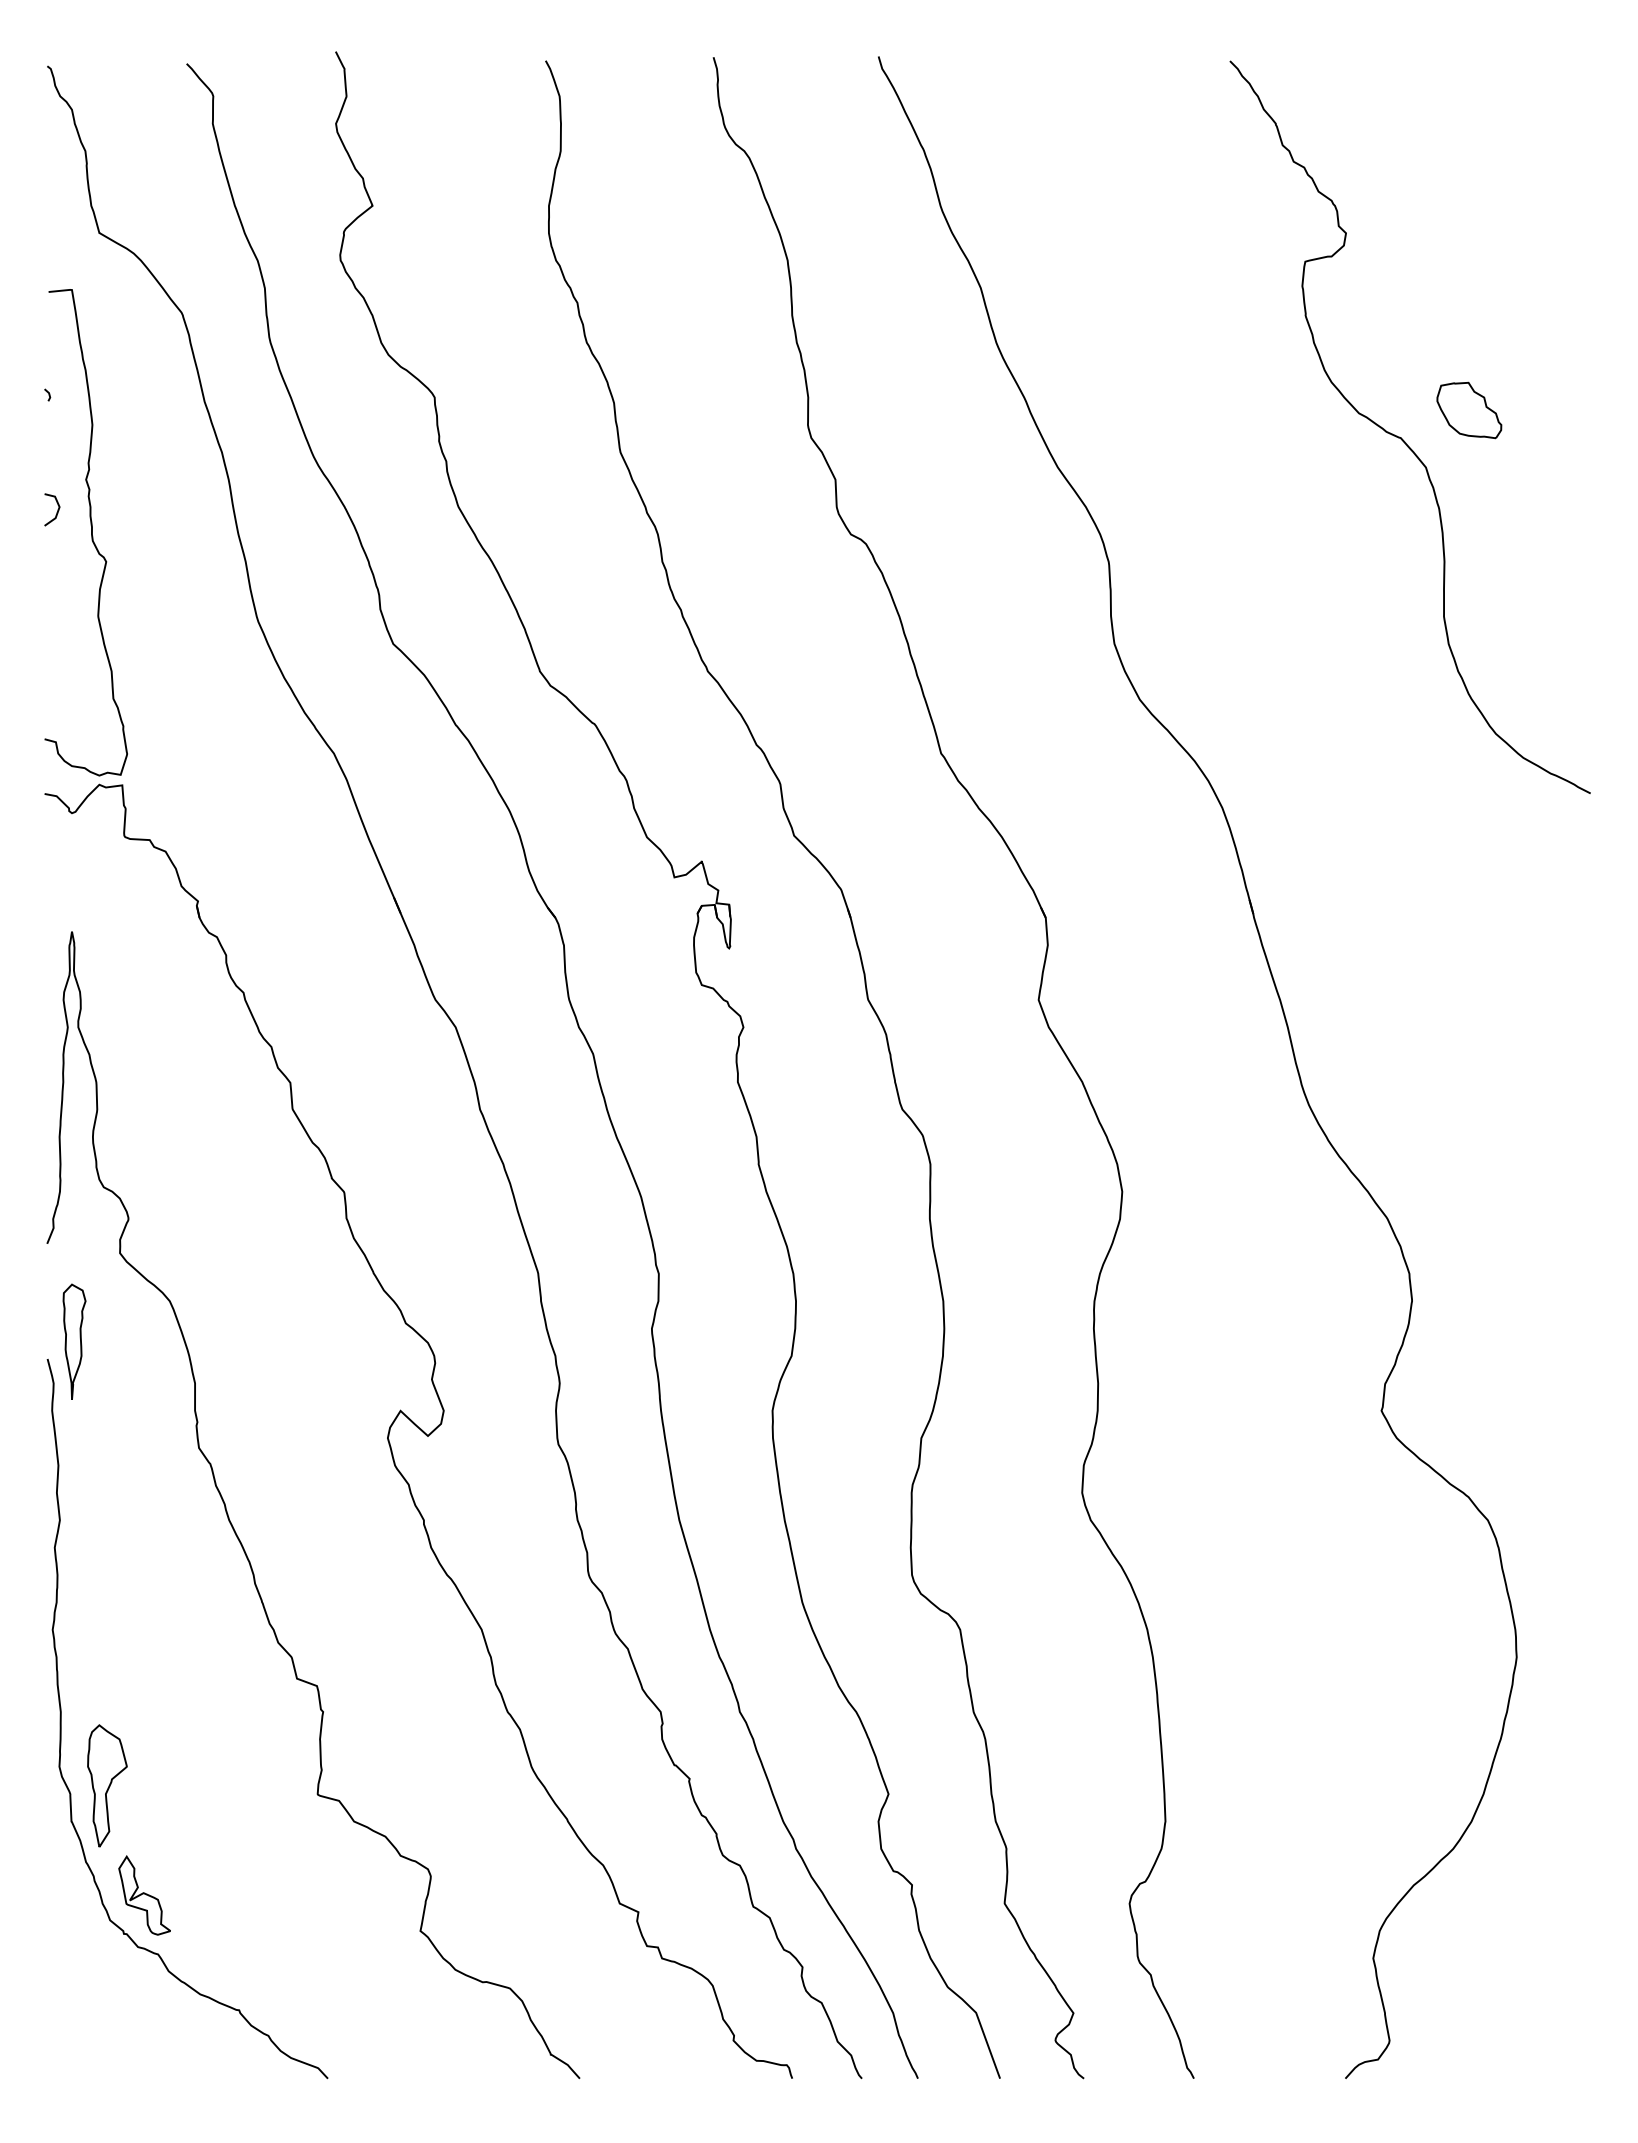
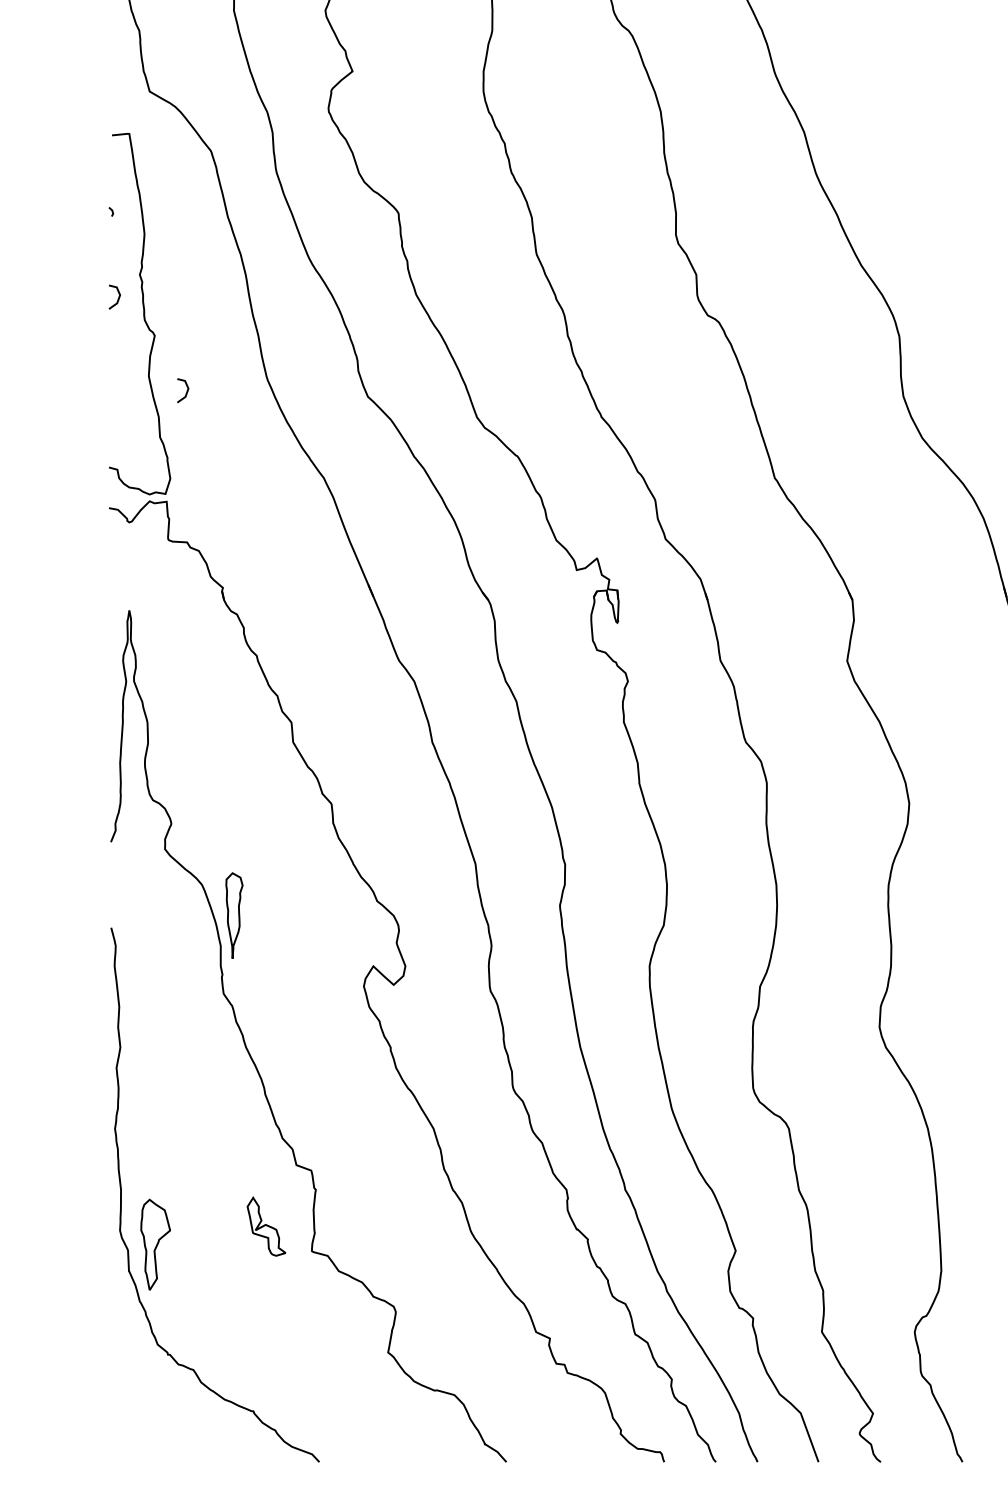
line: (149, 635) -> (186, 390), added
part: (74, 1341) -> (234, 915), moved
part: (144, 1895) -> (266, 1226), moved

